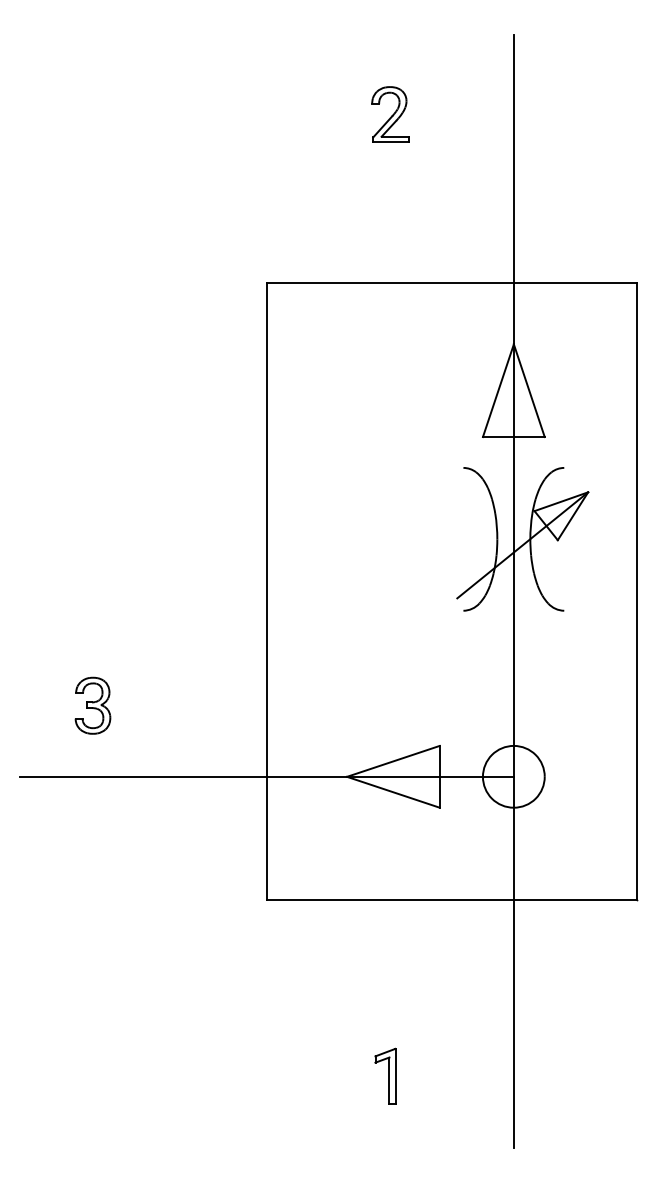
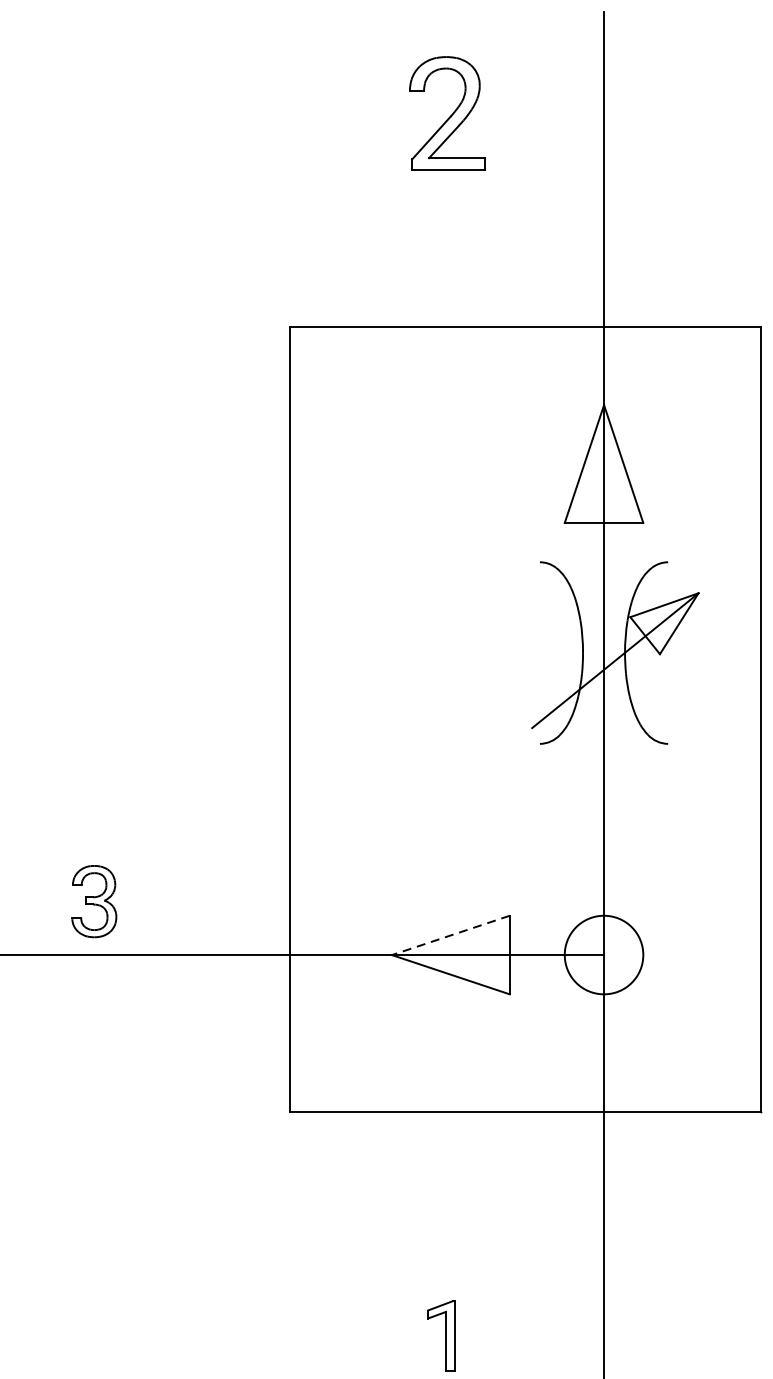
part: (390, 114) -> (447, 112), size x1.6
part: (92, 705) -> (93, 901), moved
line: (393, 761) -> (451, 935), solid -> dashed

